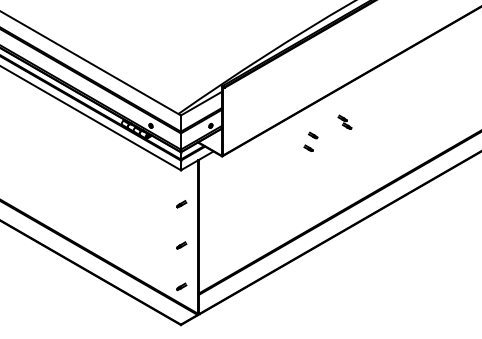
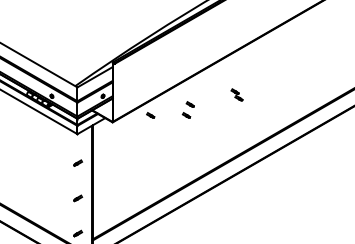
part: (344, 121) -> (236, 94), moved
part: (266, 147) -> (150, 114), added

